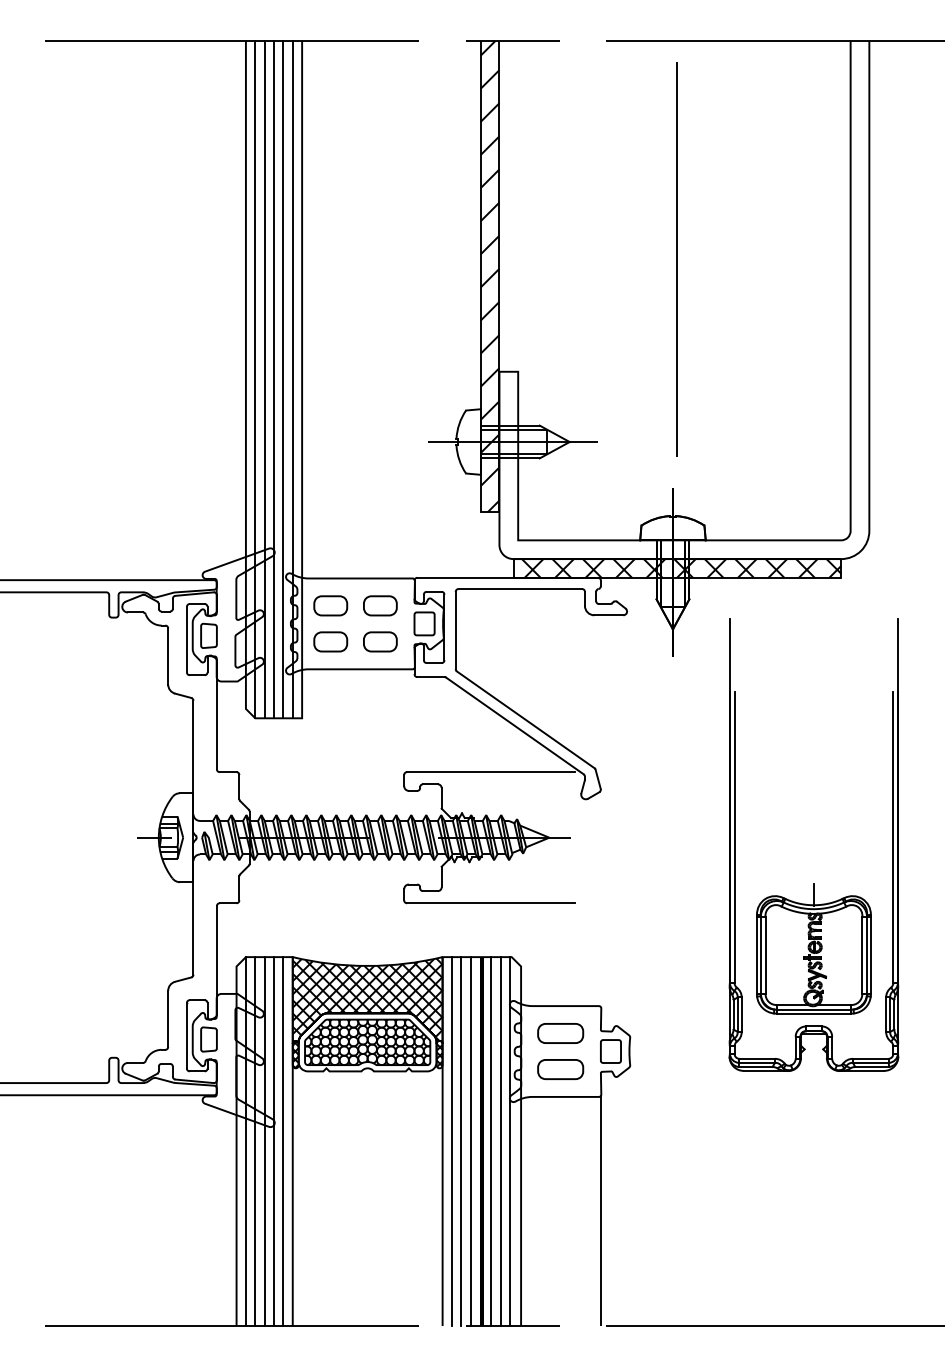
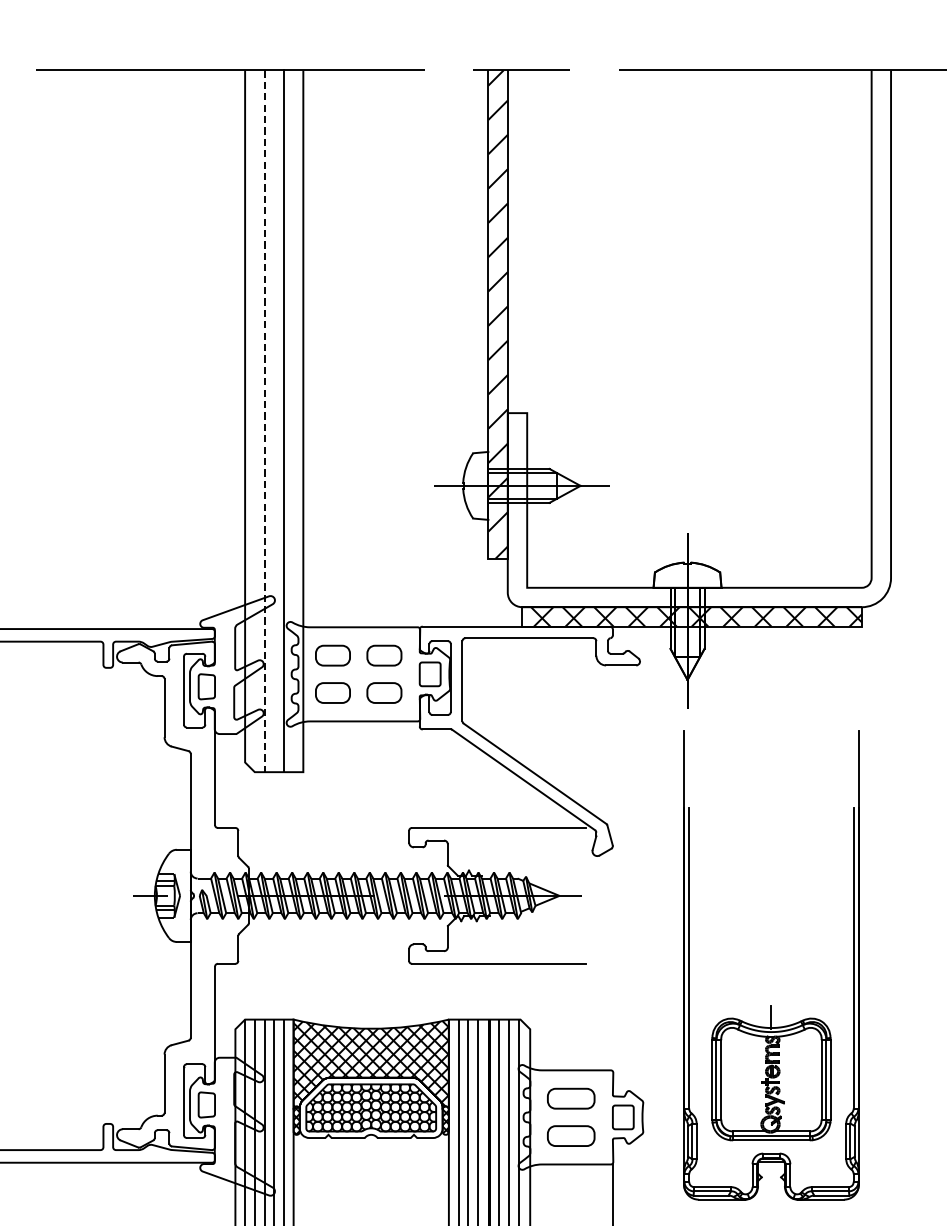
line: (676, 259) -> (691, 296), removed
line: (255, 379) -> (255, 421), removed
line: (264, 379) -> (264, 421), solid -> dashed
line: (274, 379) -> (274, 421), removed
line: (292, 379) -> (293, 421), removed
part: (813, 883) -> (771, 1005), moved

